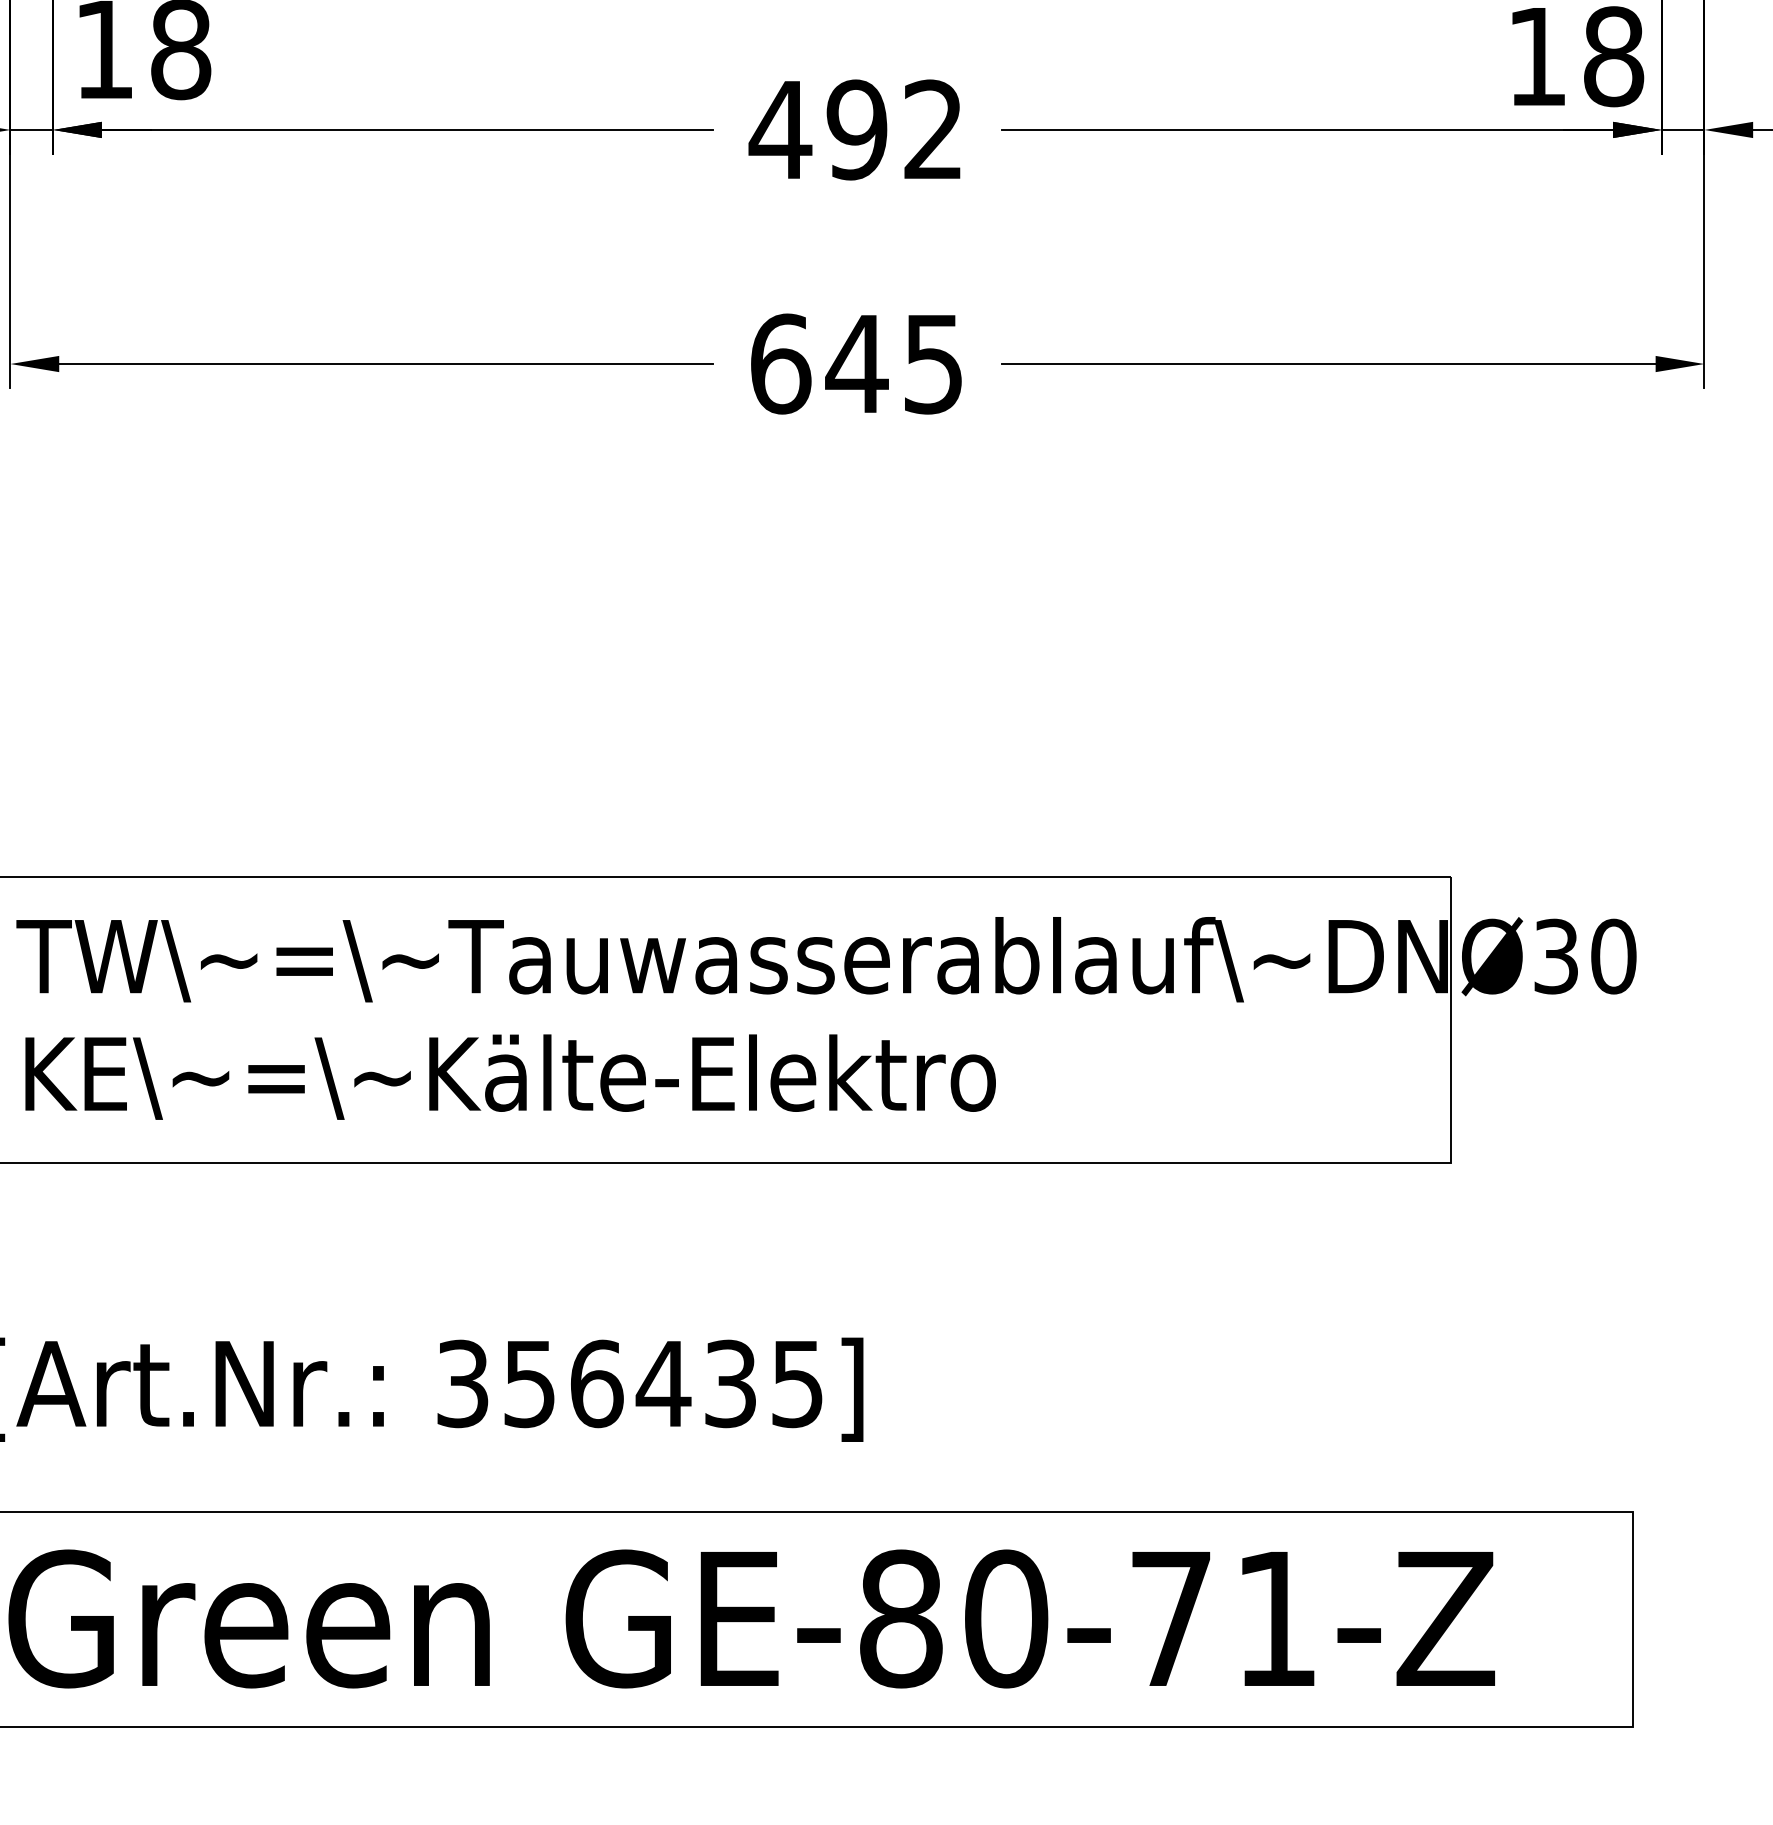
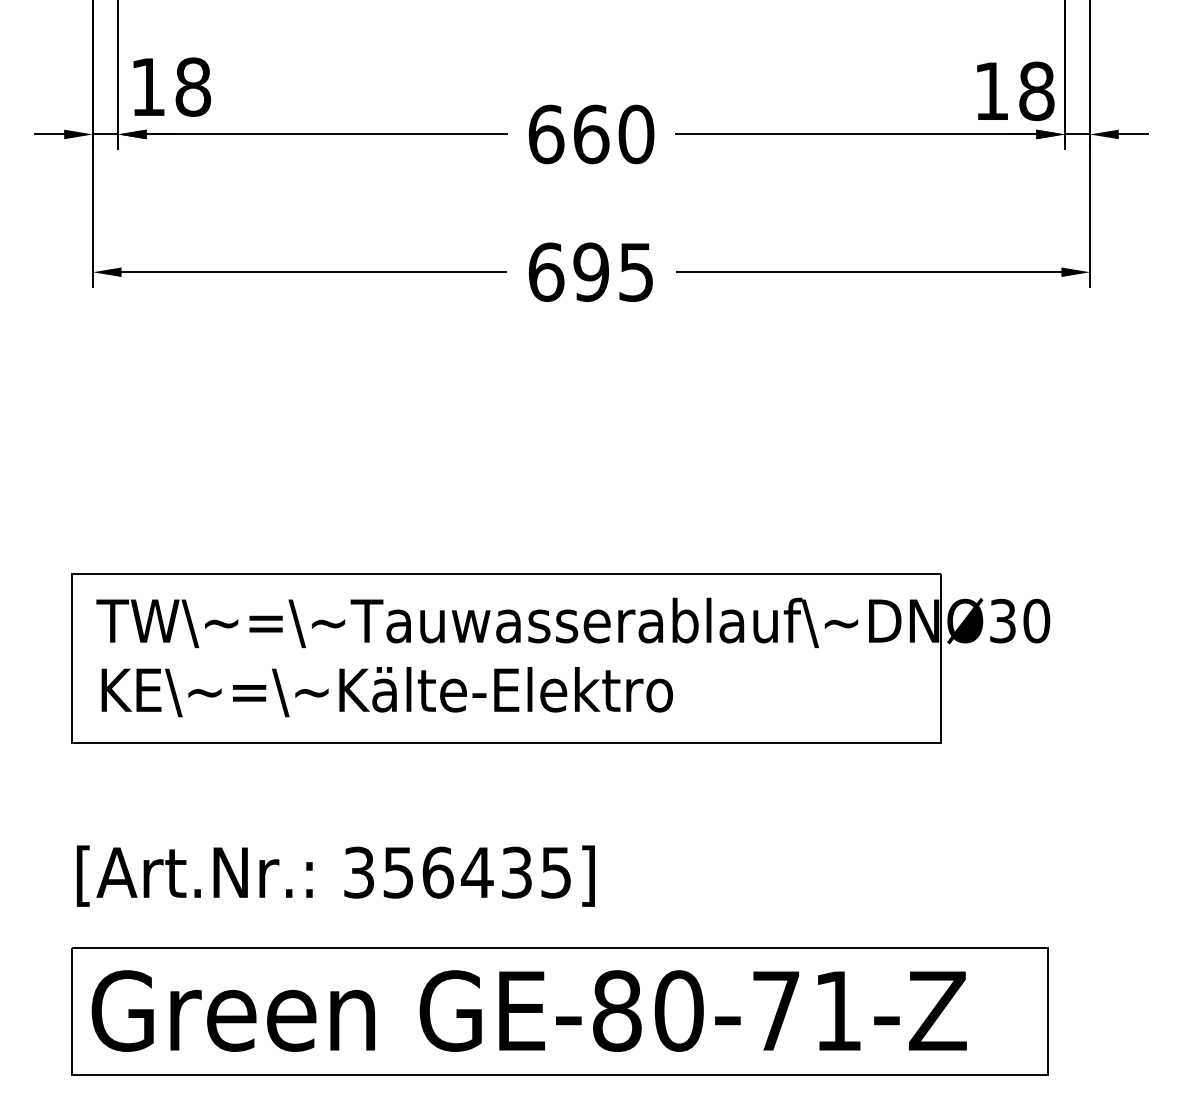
text: (855, 130) -> (590, 134), 492 -> 660
text: (855, 362) -> (590, 271), 645 -> 695

